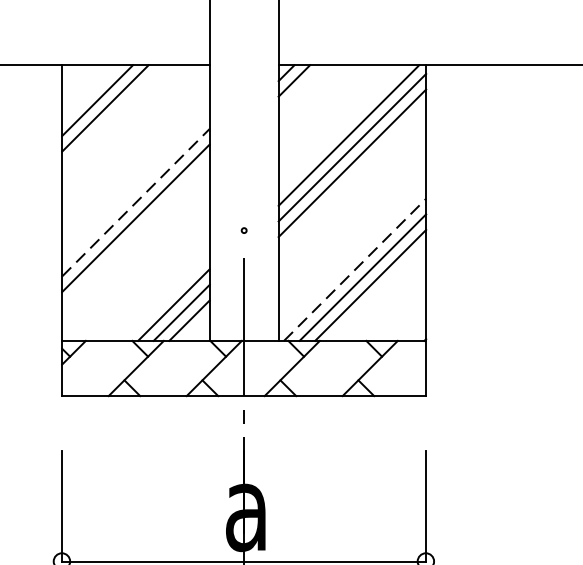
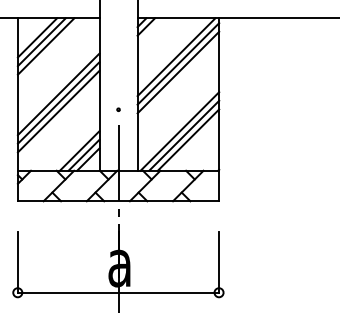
line: (112, 116) -> (45, 46), added
line: (135, 202) -> (58, 94), dashed -> solid
line: (135, 233) -> (58, 111), added
line: (354, 269) -> (179, 131), dashed -> solid

